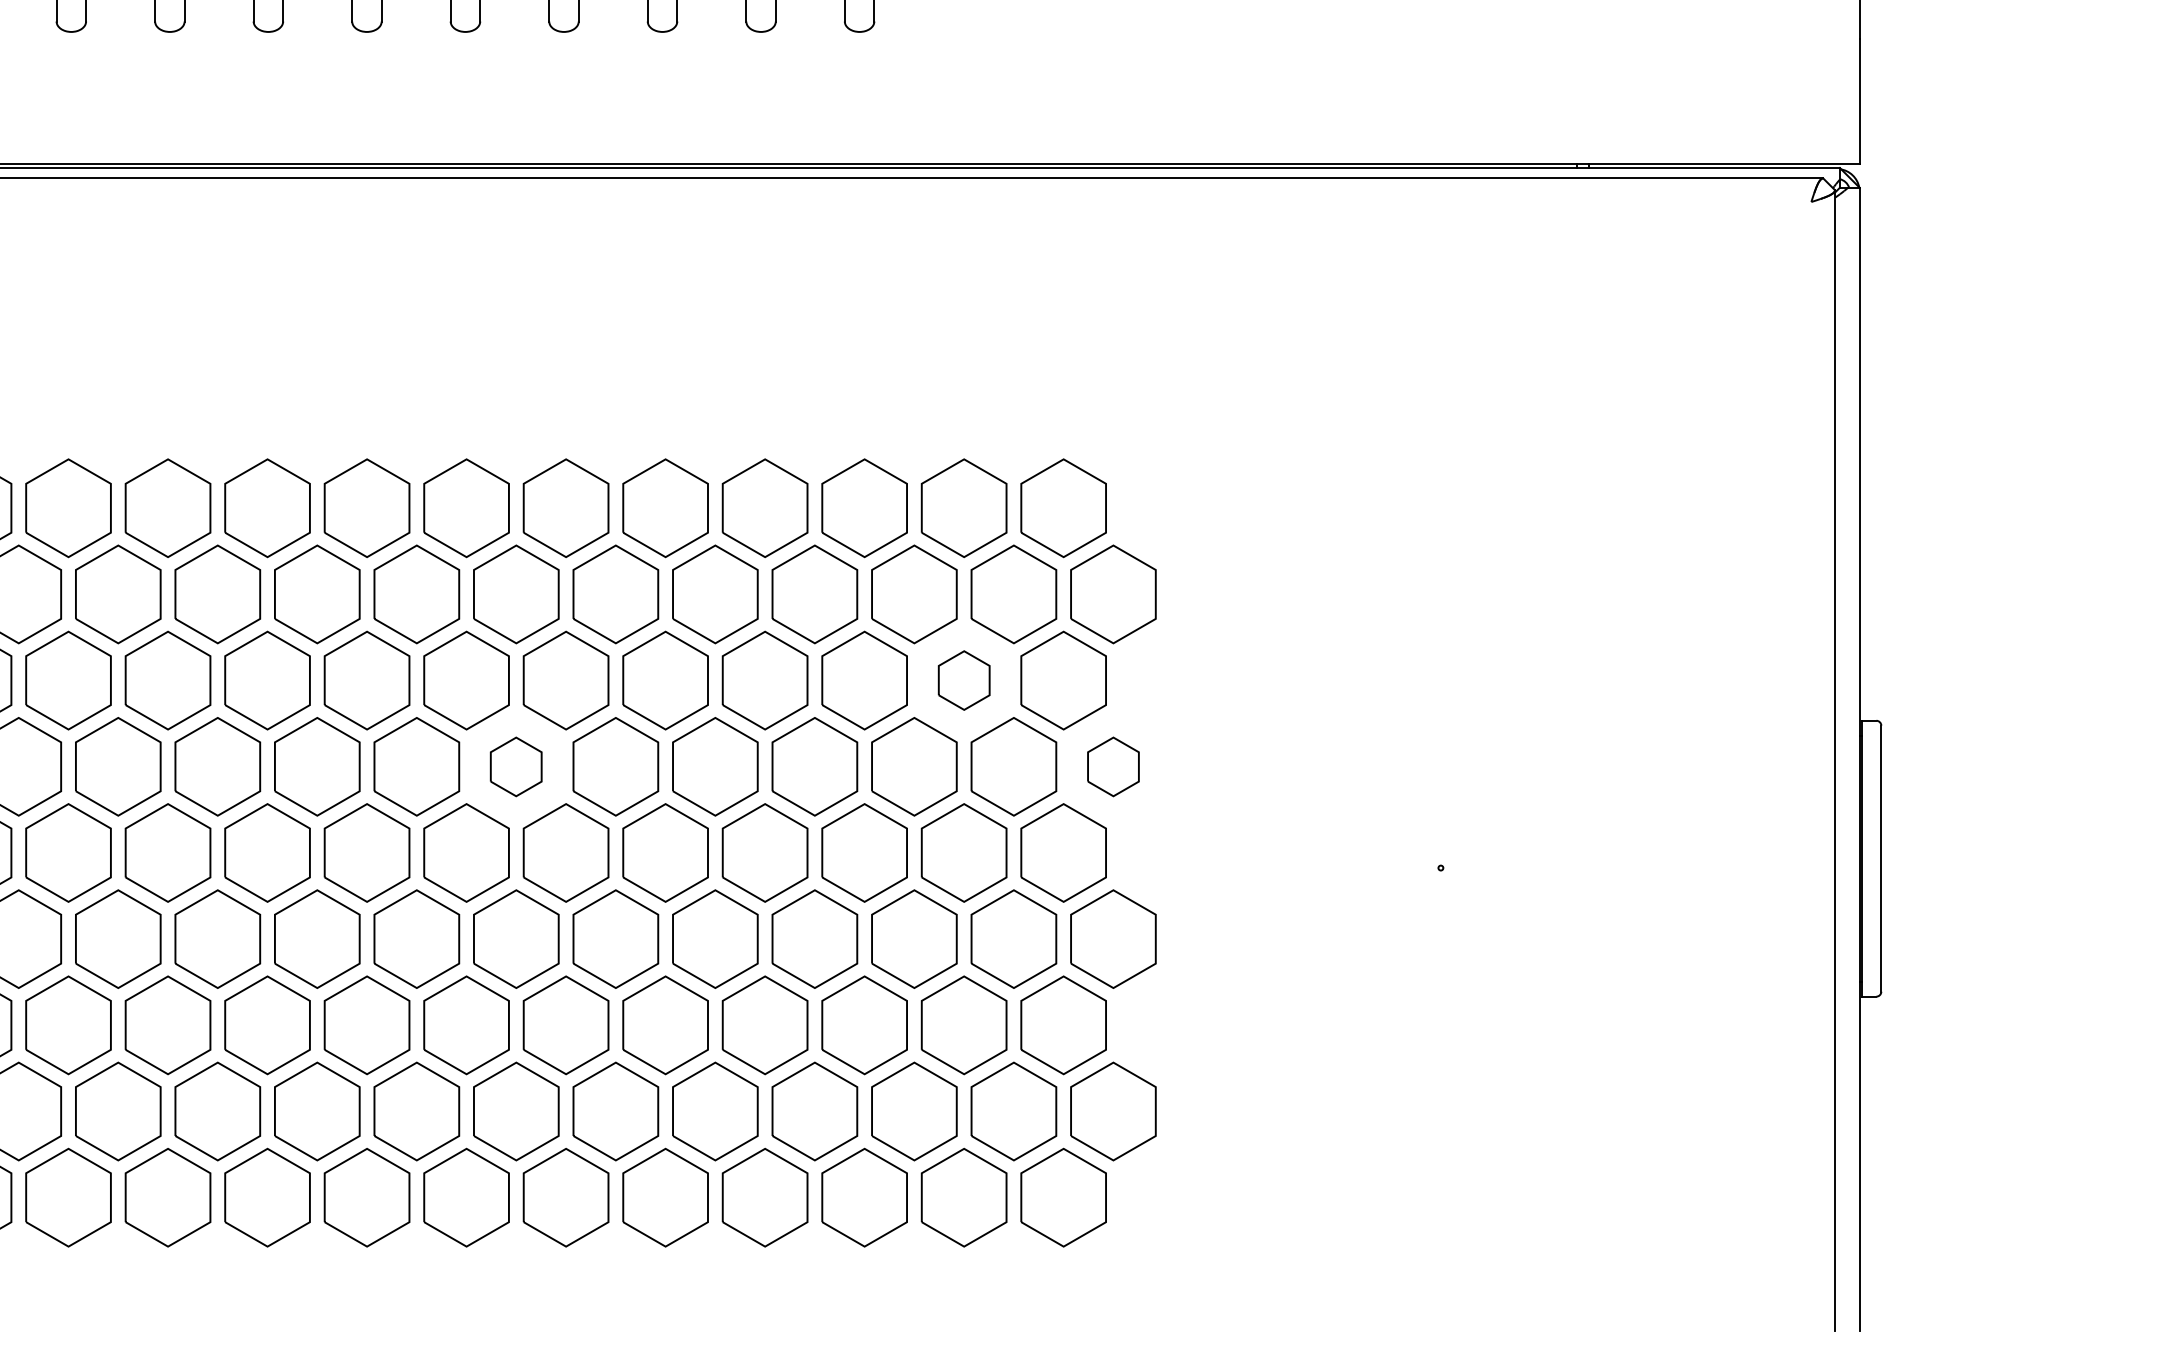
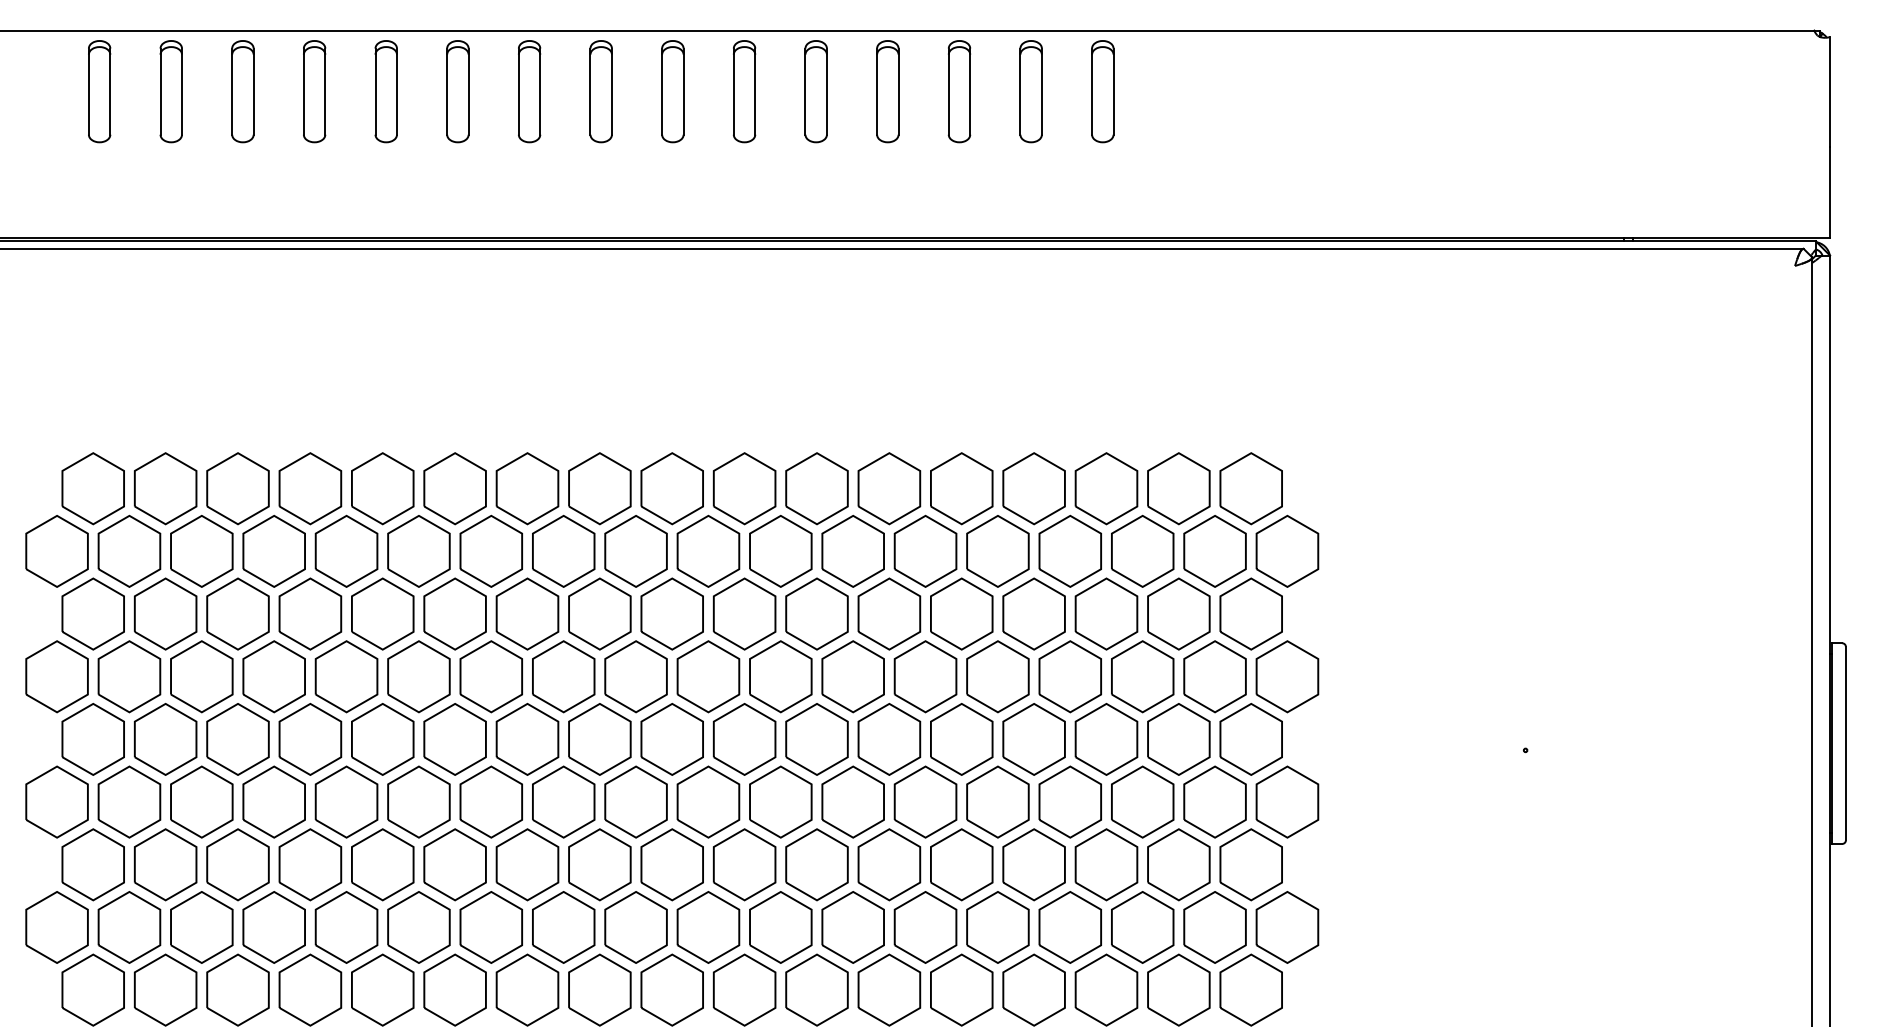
part: (963, 679) -> (1178, 613), size x1.67
part: (515, 766) -> (852, 676), size x1.67
part: (1113, 766) -> (1287, 676), size x1.67

